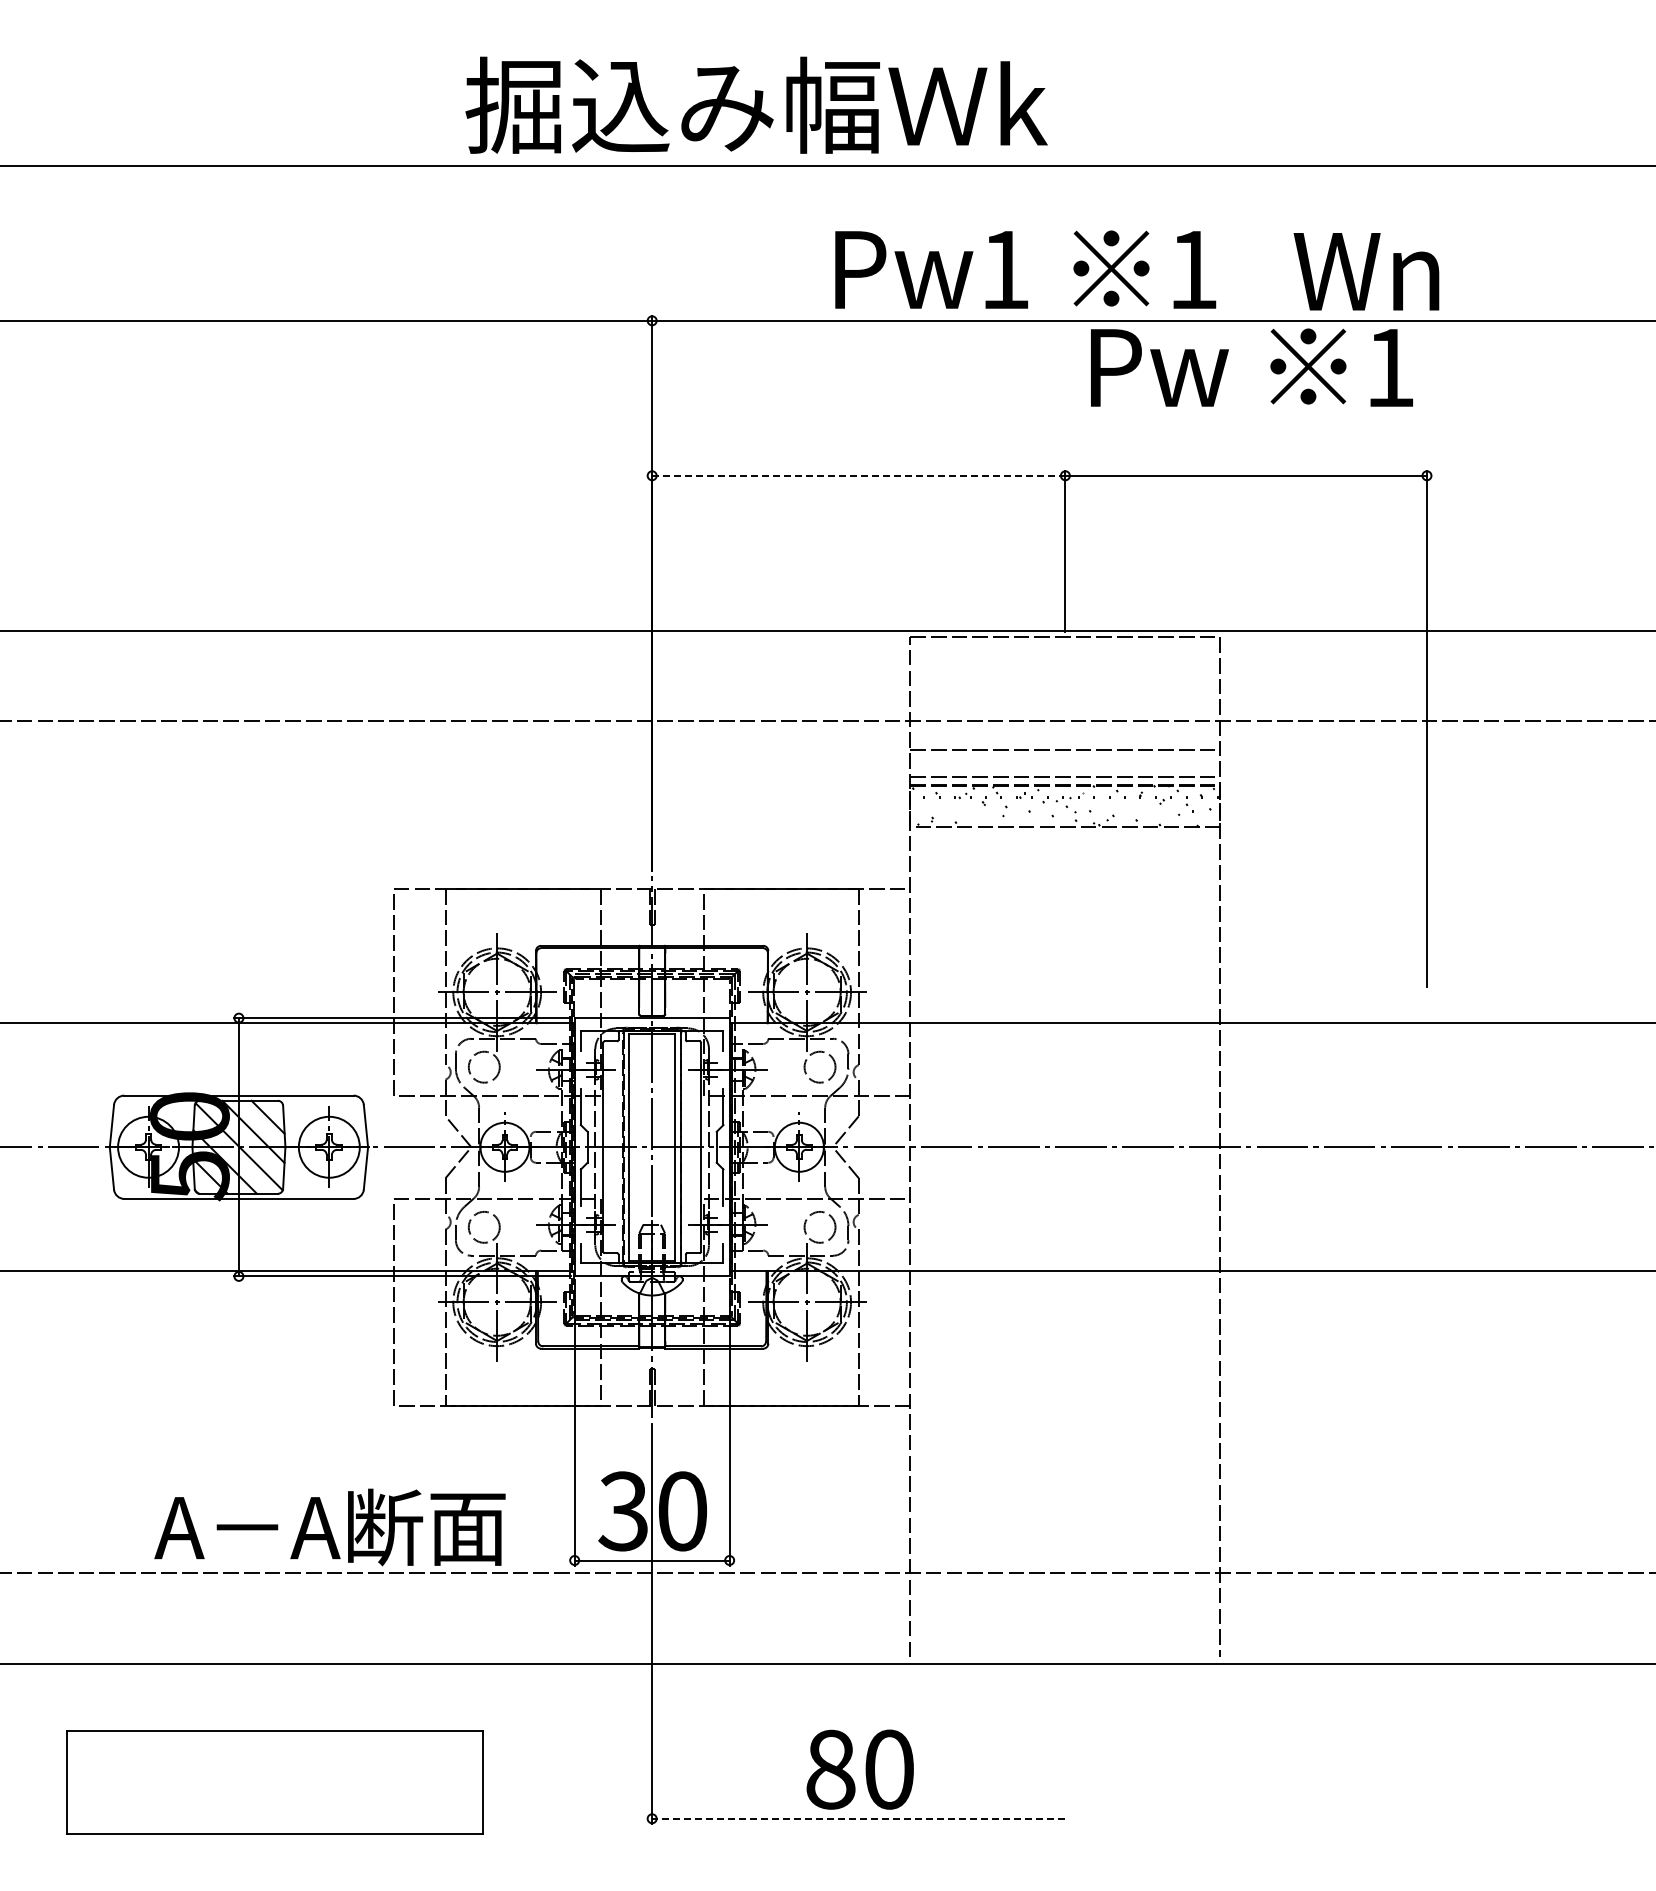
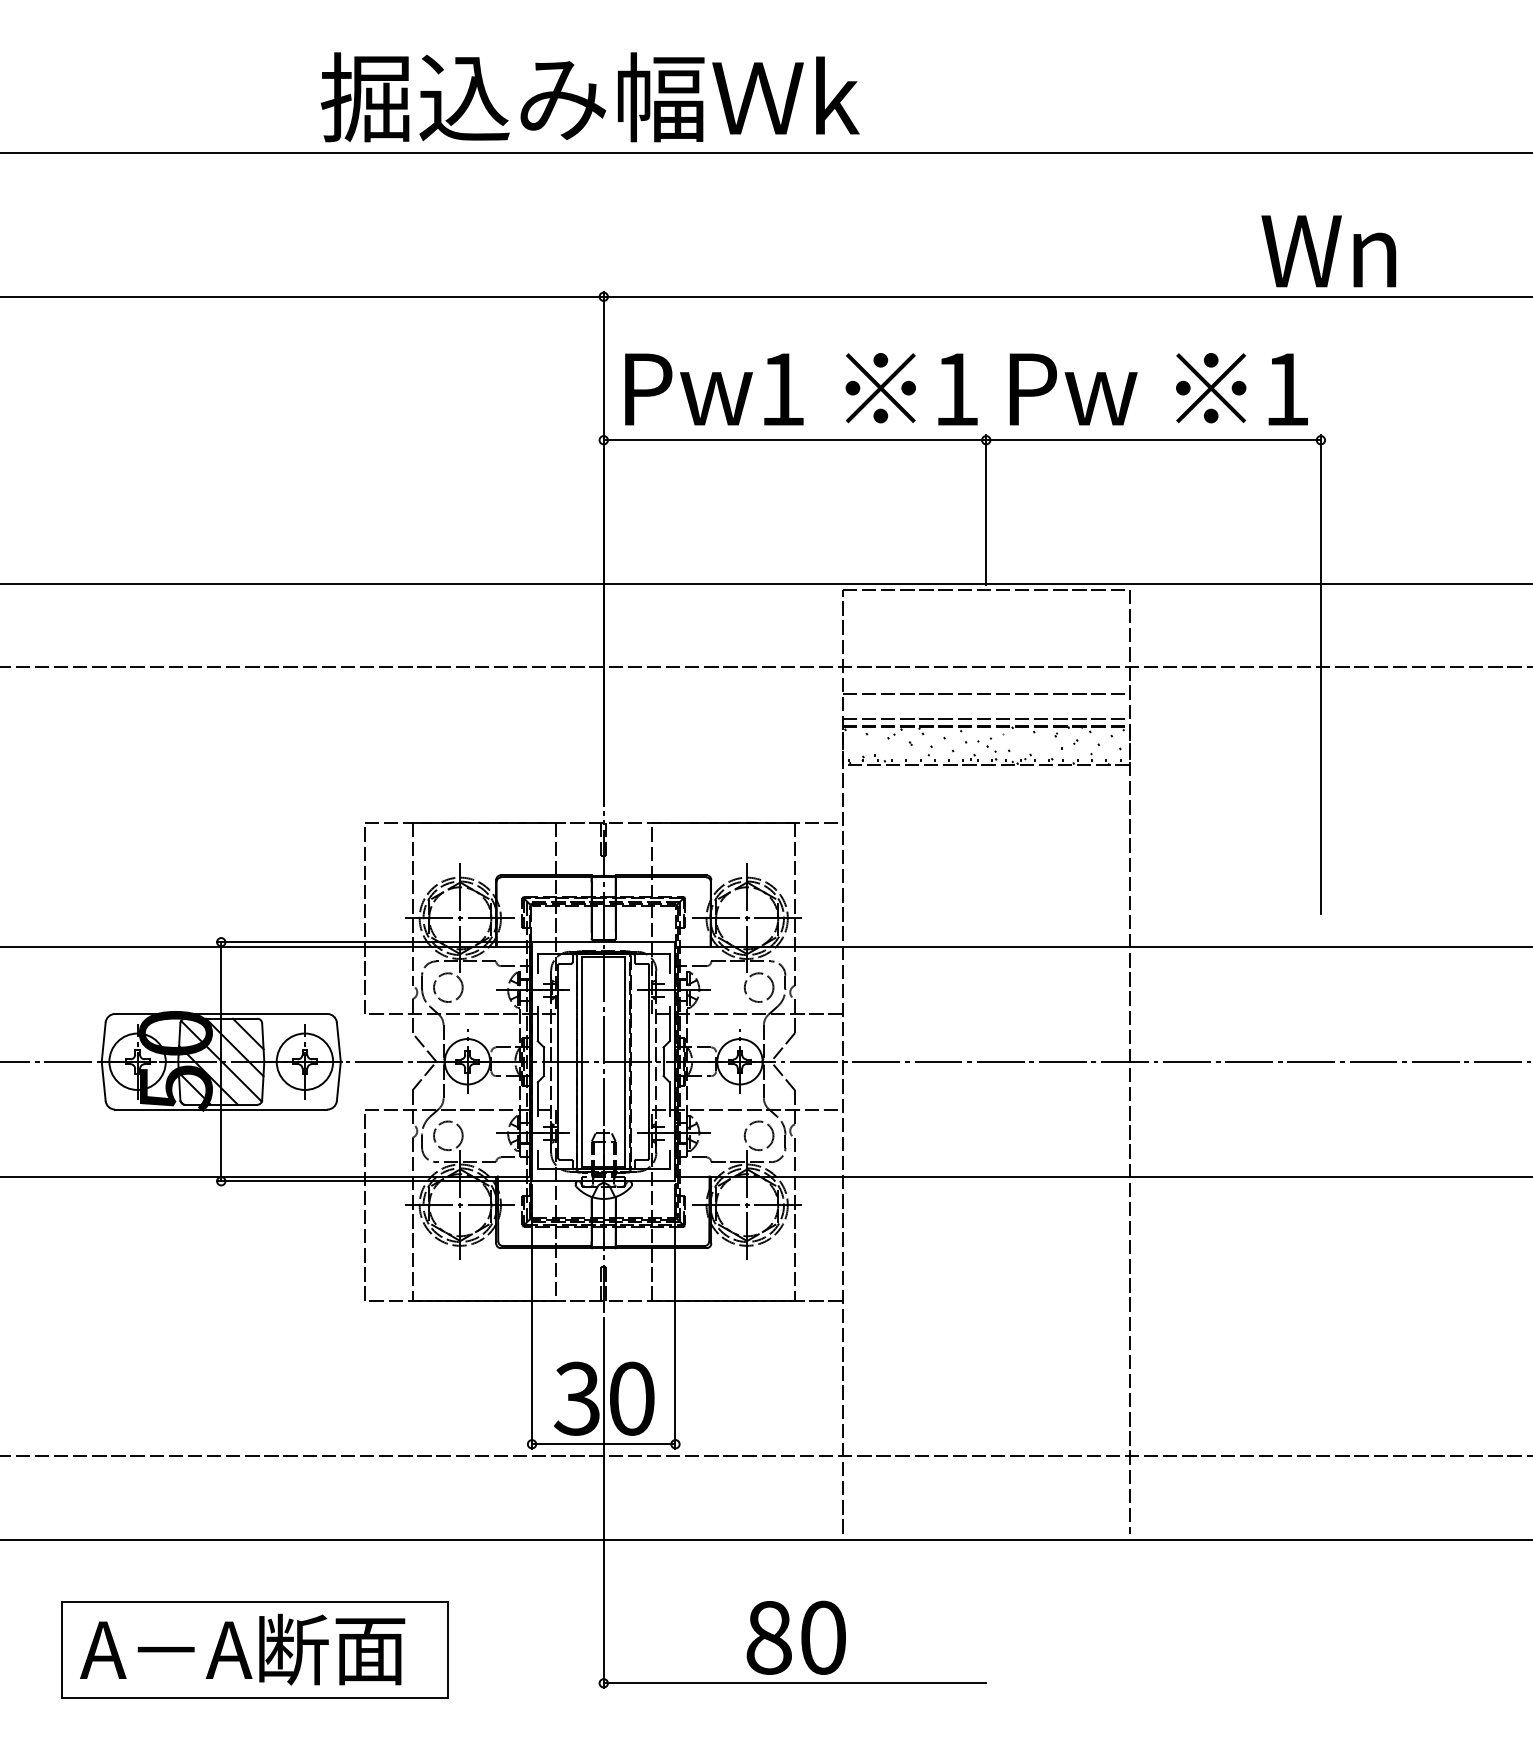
text: (756, 104) -> (590, 96), moved
text: (1025, 269) -> (801, 389), moved
text: (1366, 271) -> (1328, 251), moved
text: (1251, 367) -> (1158, 389), moved
line: (858, 475) -> (794, 439), dashed -> solid
text: (329, 1527) -> (242, 1649), moved
line: (858, 1818) -> (794, 1683), dashed -> solid

